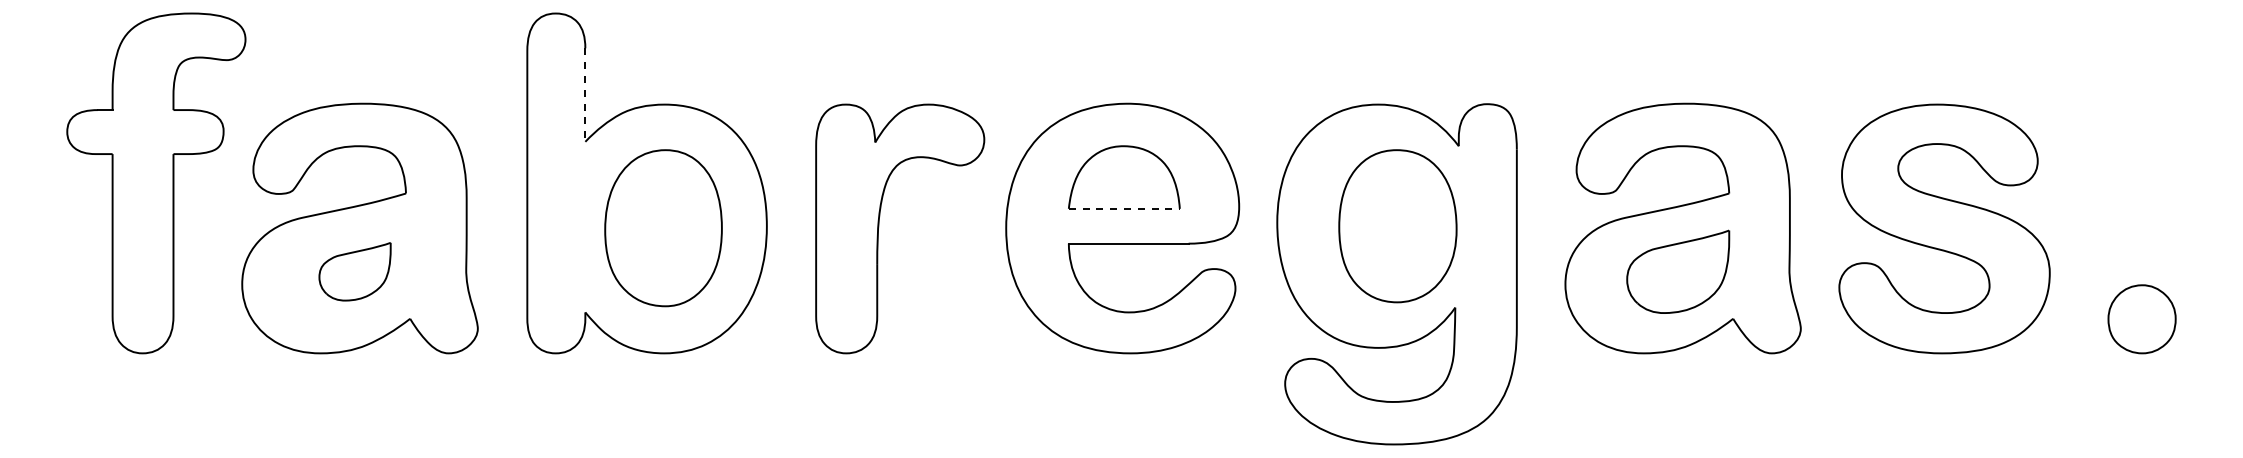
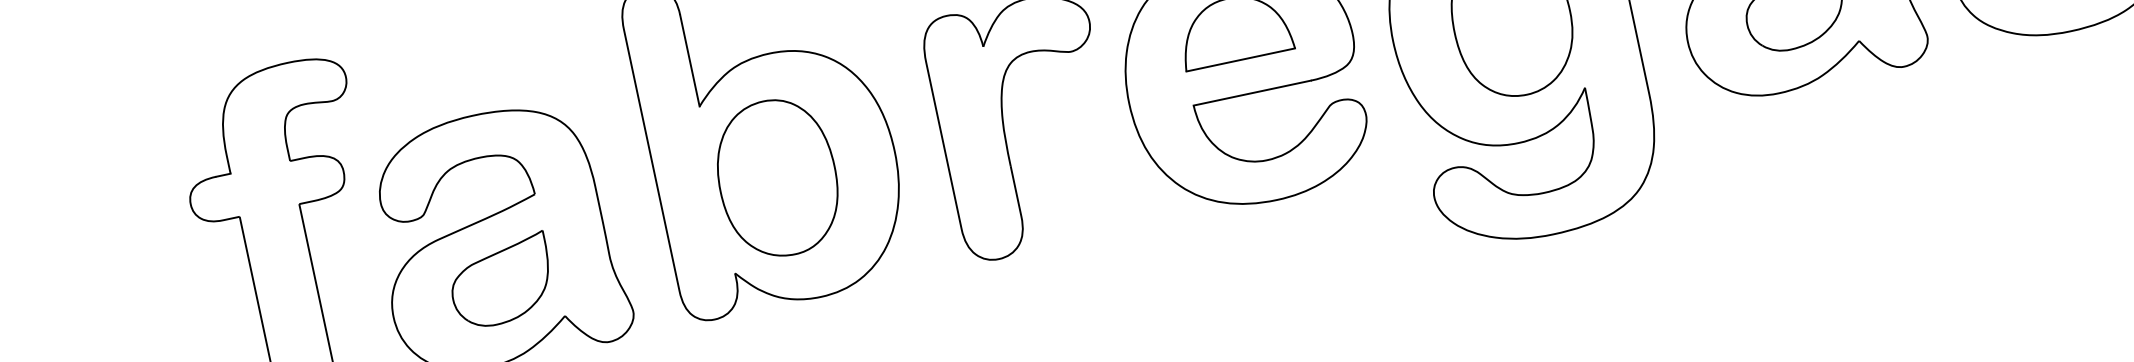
line: (585, 95) -> (690, 61), dashed -> solid
line: (1124, 208) -> (1240, 59), dashed -> solid
part: (663, 228) -> (777, 178), moved
part: (354, 271) -> (500, 281), size x1.43

